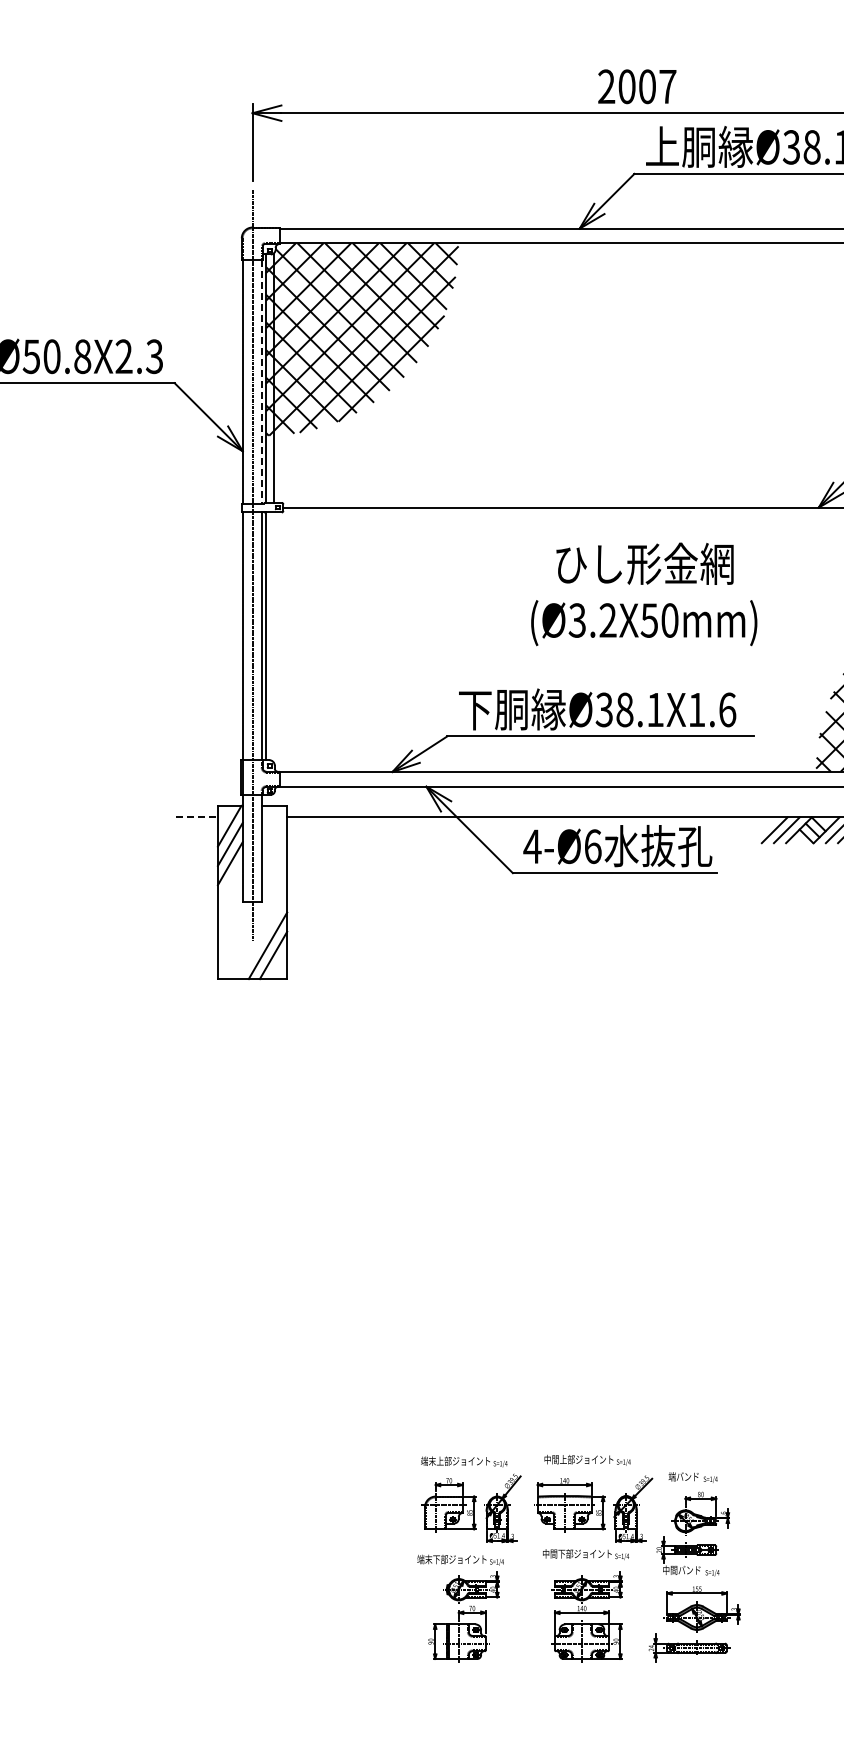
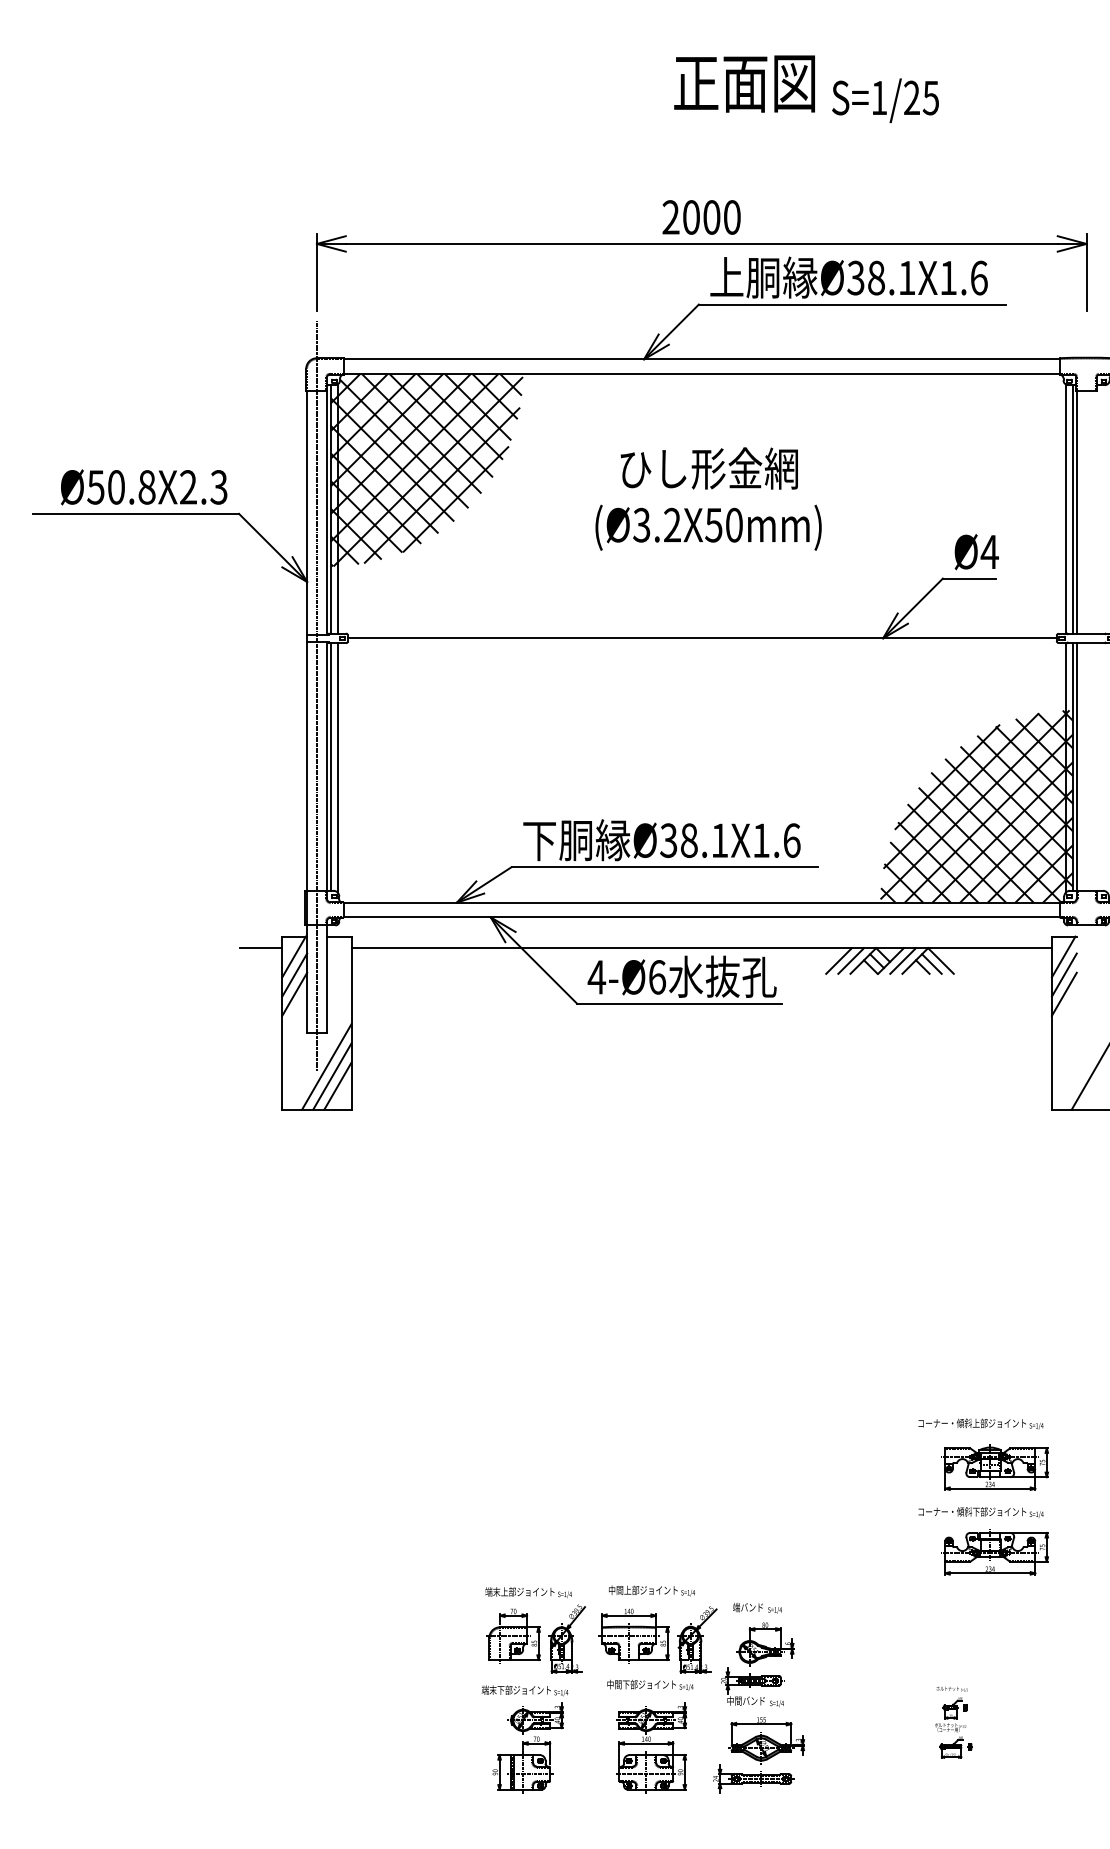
text: (668, 86) -> (732, 217), 2007 -> 2000
line: (262, 381) -> (326, 512), dashed -> solid
text: (644, 593) -> (708, 498), moved
line: (273, 636) -> (337, 767), added
line: (197, 817) -> (261, 948), dashed -> solid
line: (262, 935) -> (326, 1066), added

